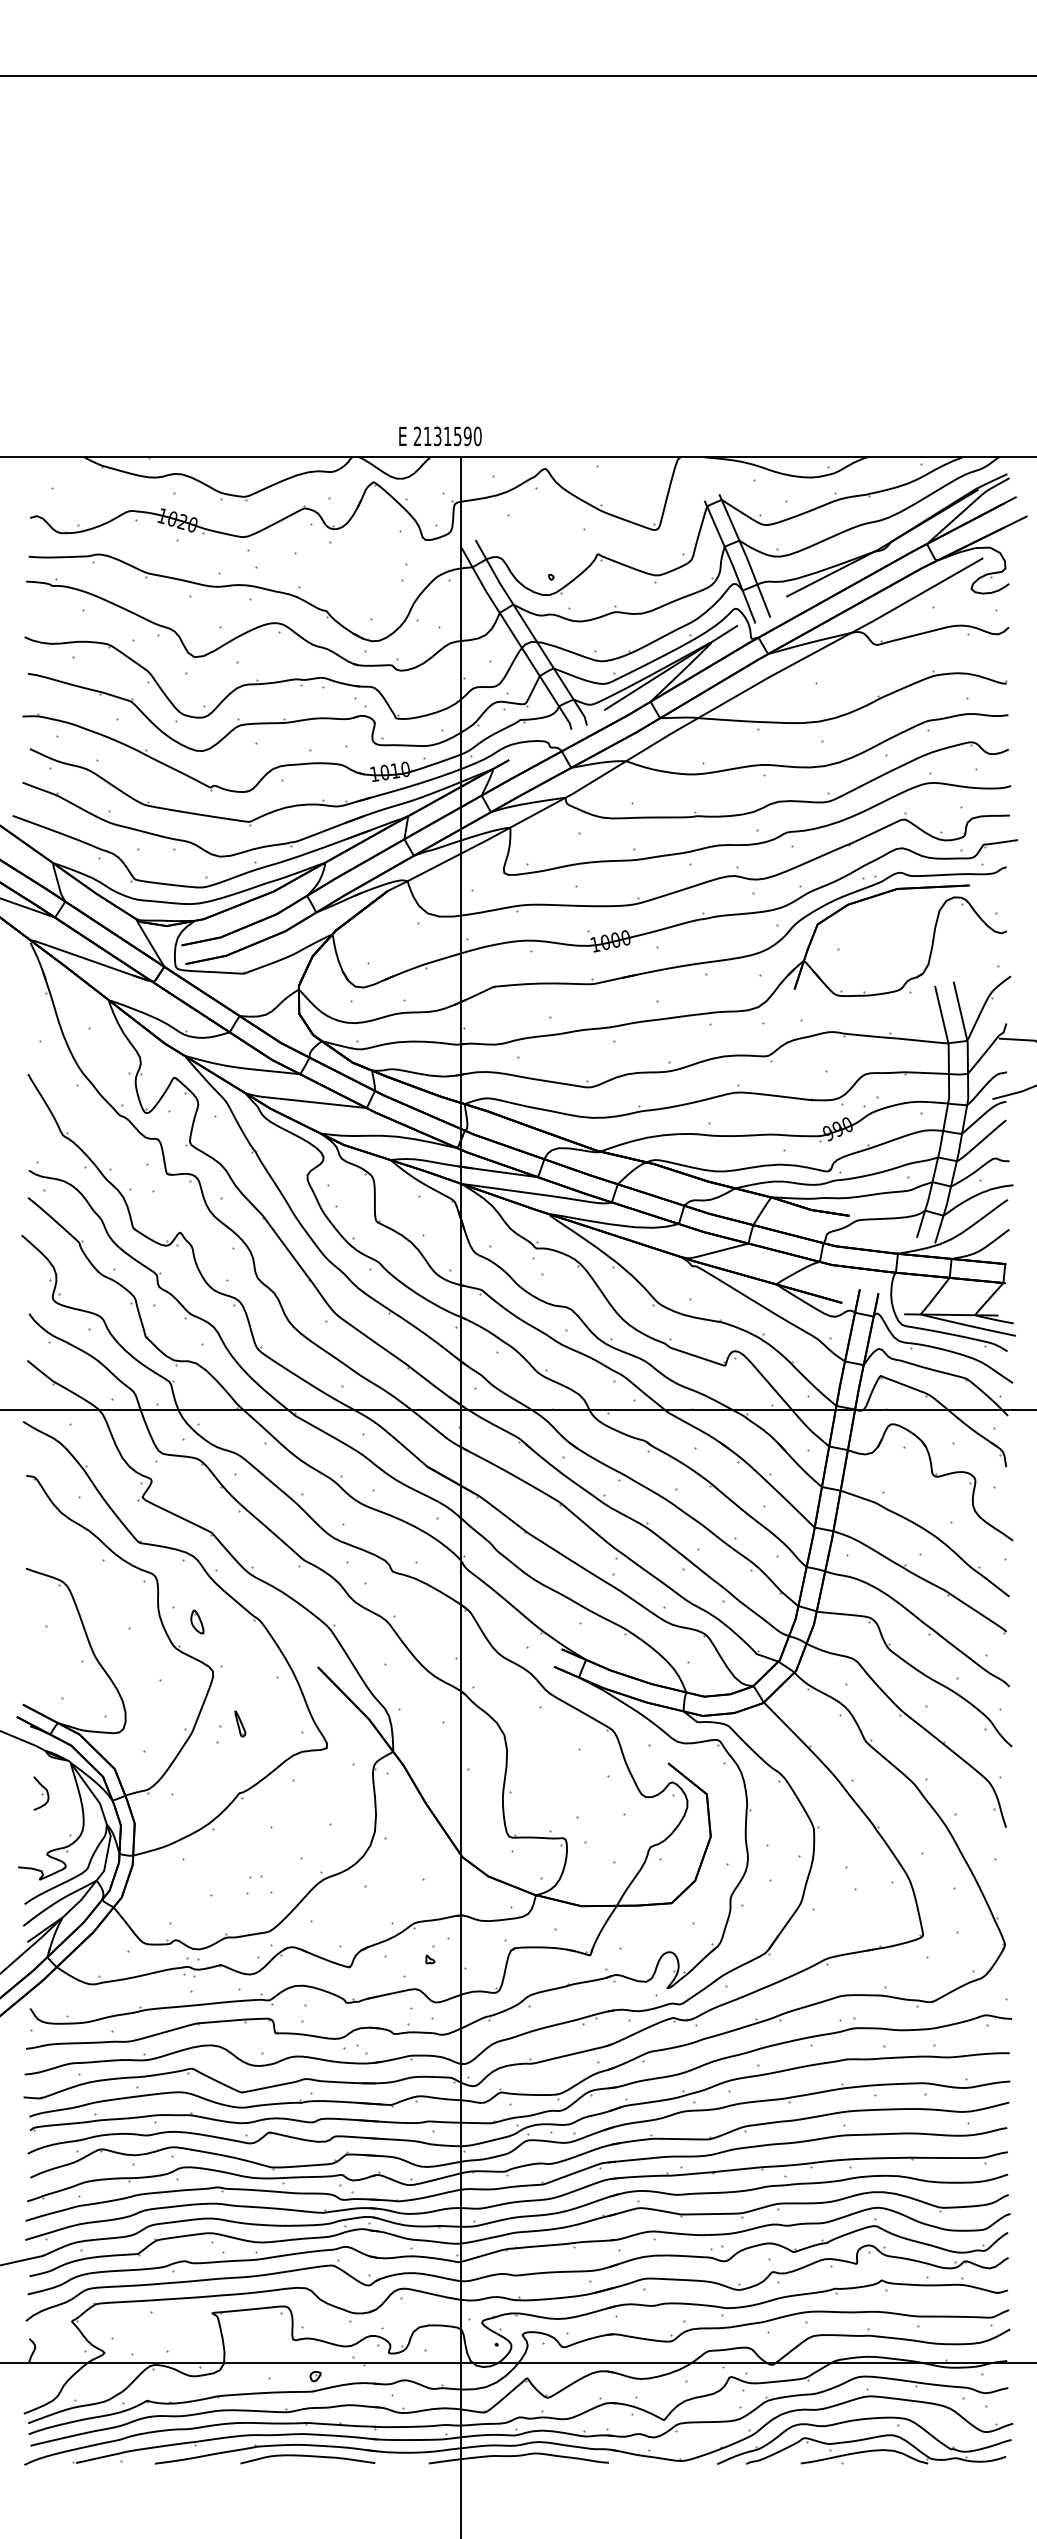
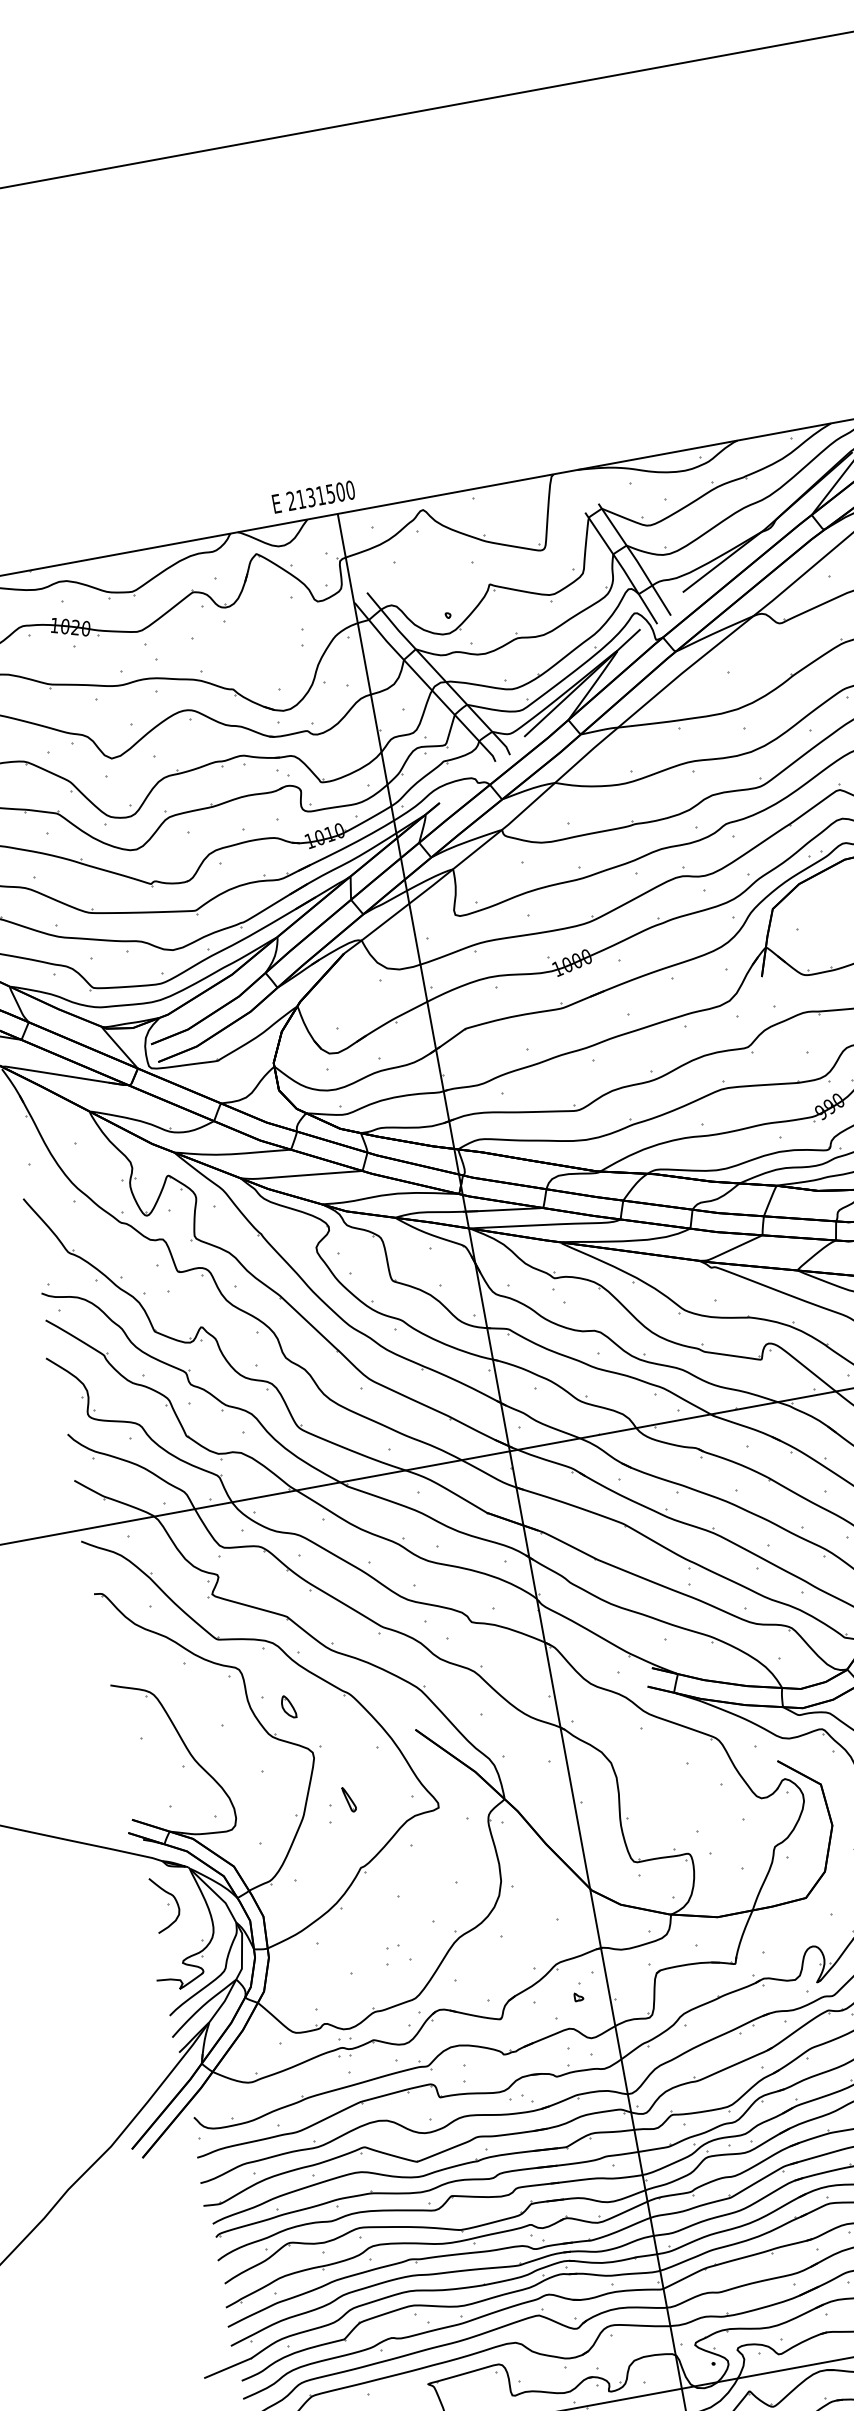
text: (467, 436) -> (340, 492), 2131590 -> 2131500
part: (41, 1793) -> (166, 1903), size x1.67

